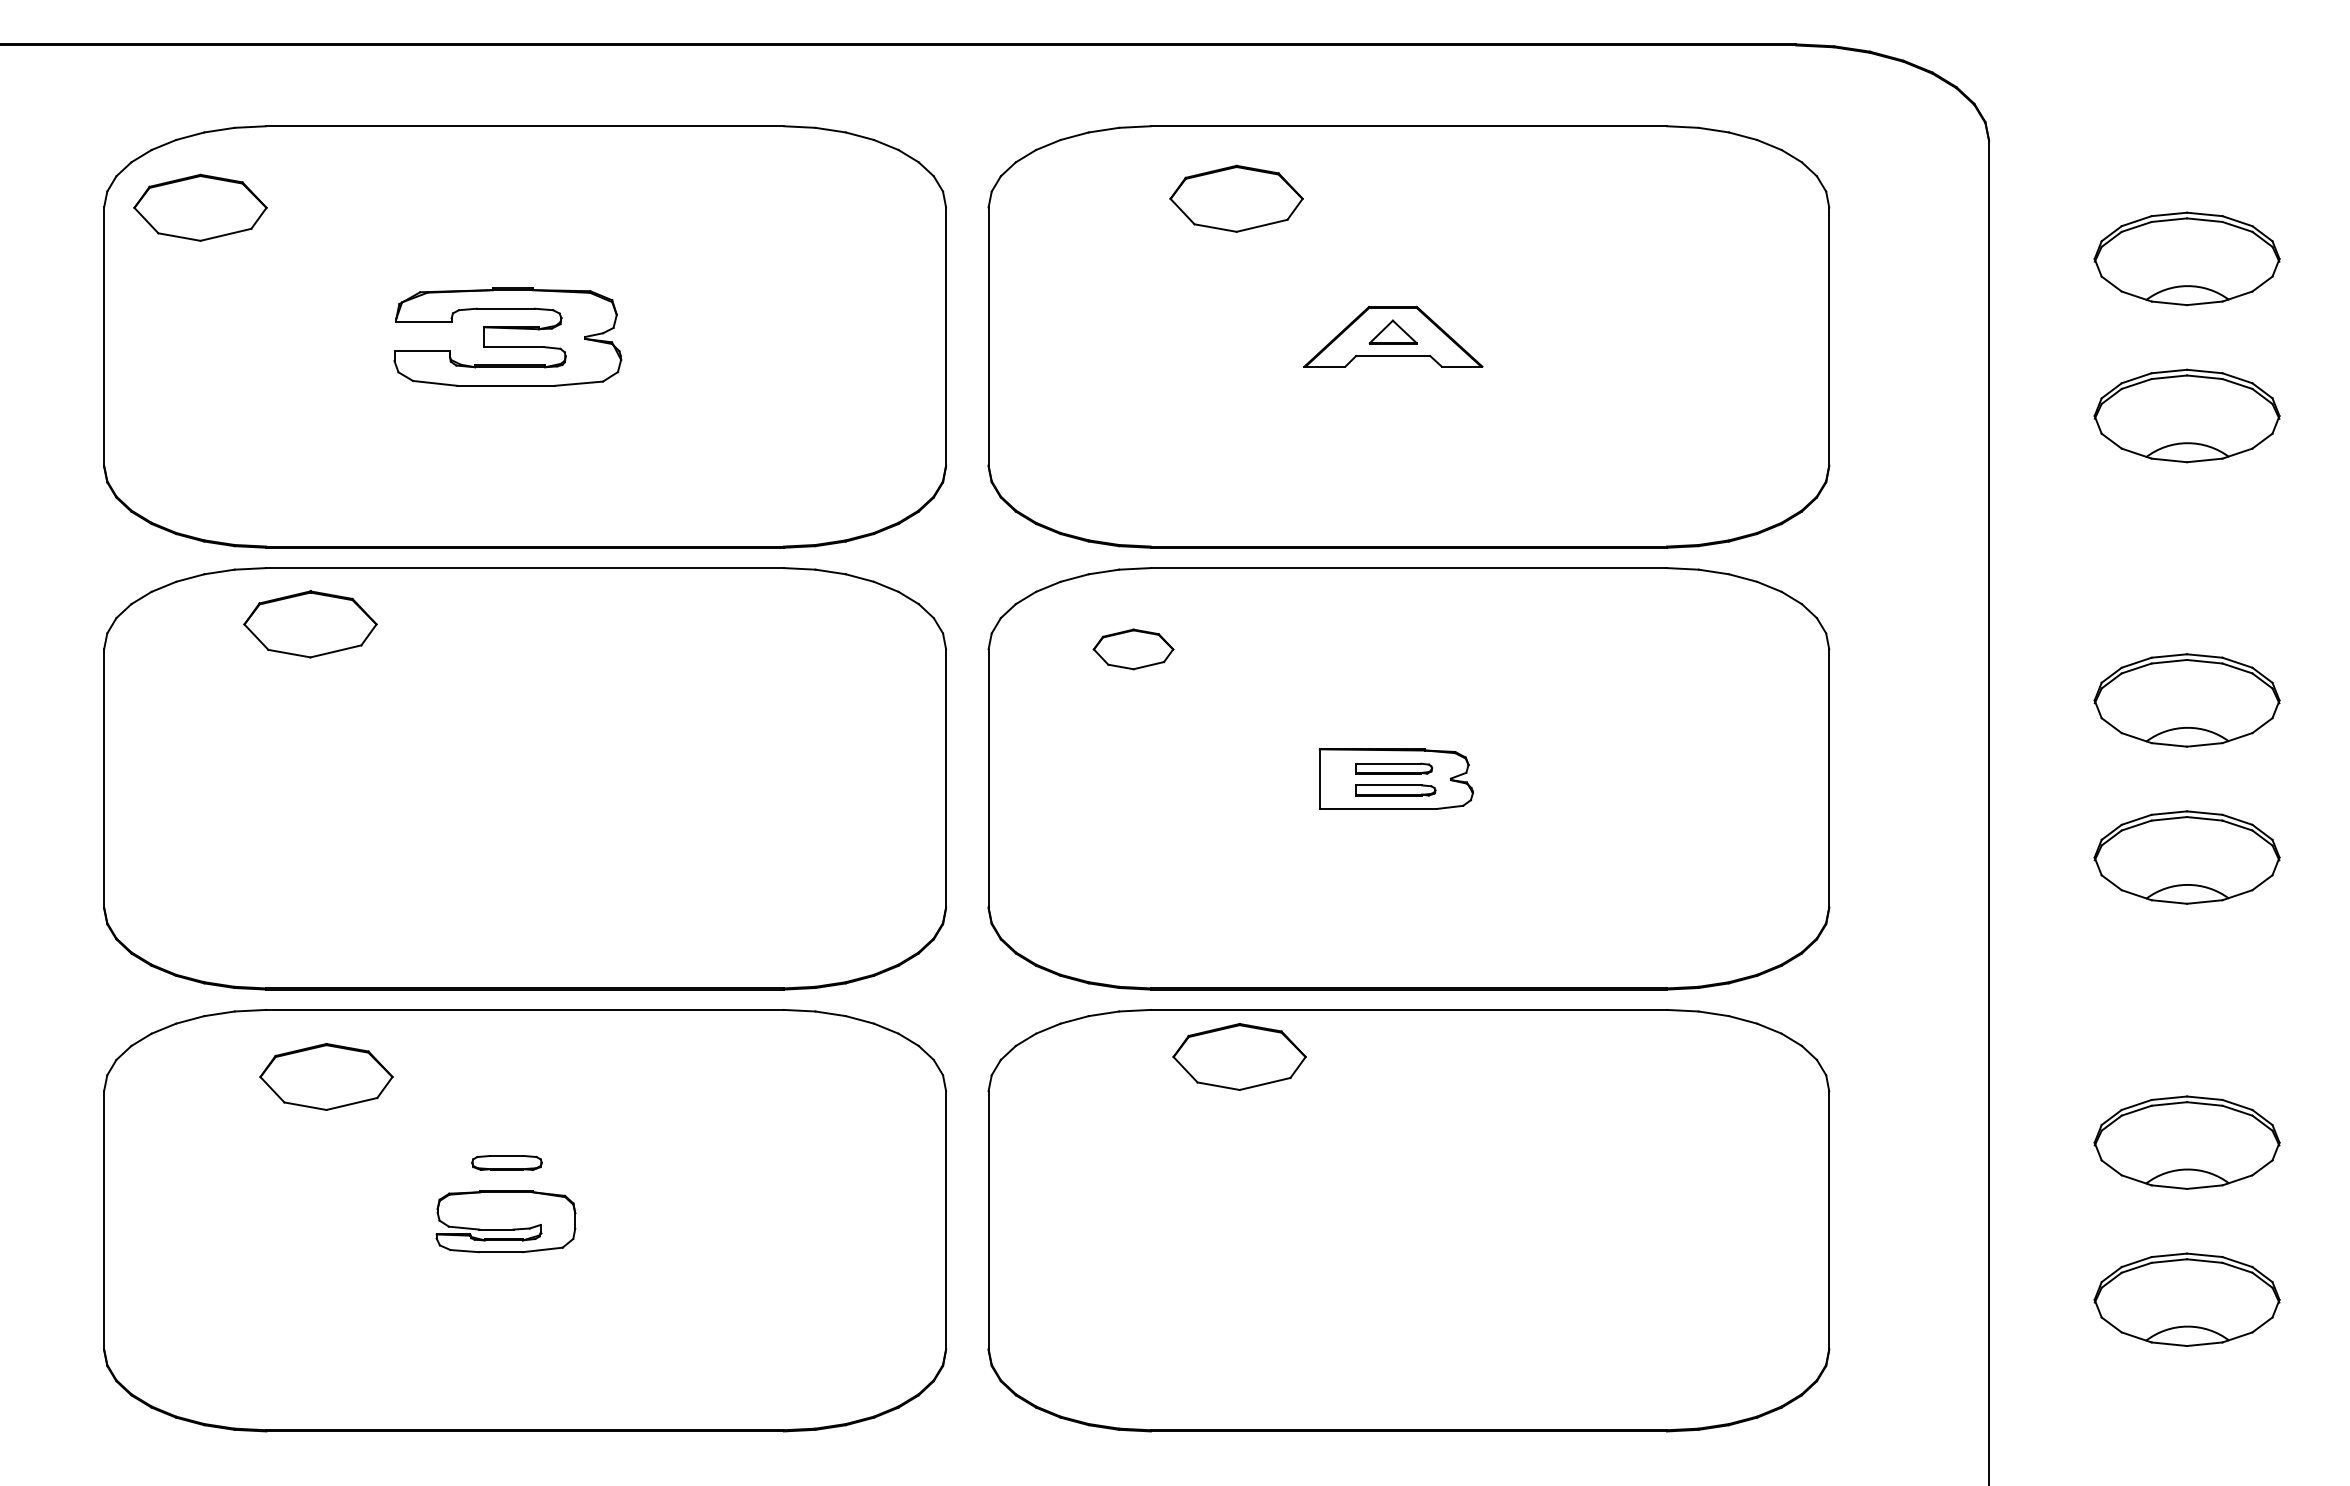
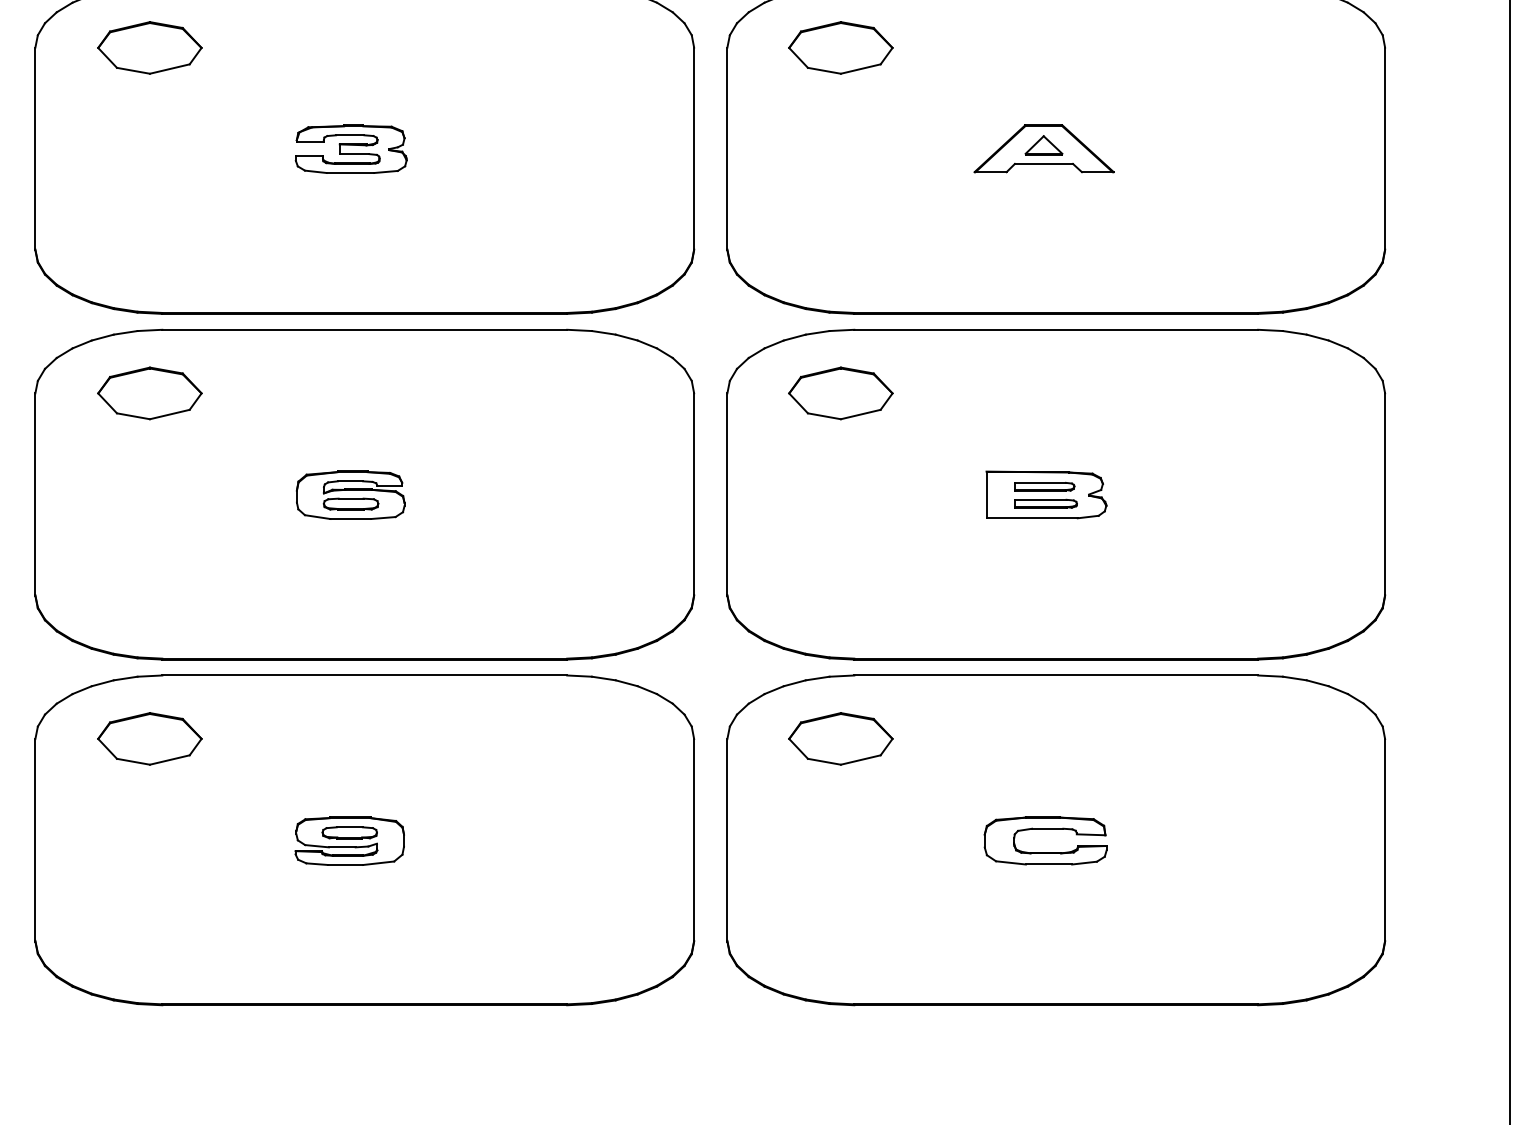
part: (1236, 198) -> (840, 47), moved
part: (200, 207) -> (149, 47), moved
part: (507, 337) -> (350, 149), size x0.62
part: (310, 624) -> (149, 393), moved
part: (1133, 649) -> (840, 393), size x1.67
part: (506, 779) -> (350, 495), added
part: (1239, 1056) -> (840, 738), moved
part: (326, 1076) -> (149, 738), moved
part: (506, 1162) -> (349, 832), moved
part: (1395, 1206) -> (1045, 829), added

